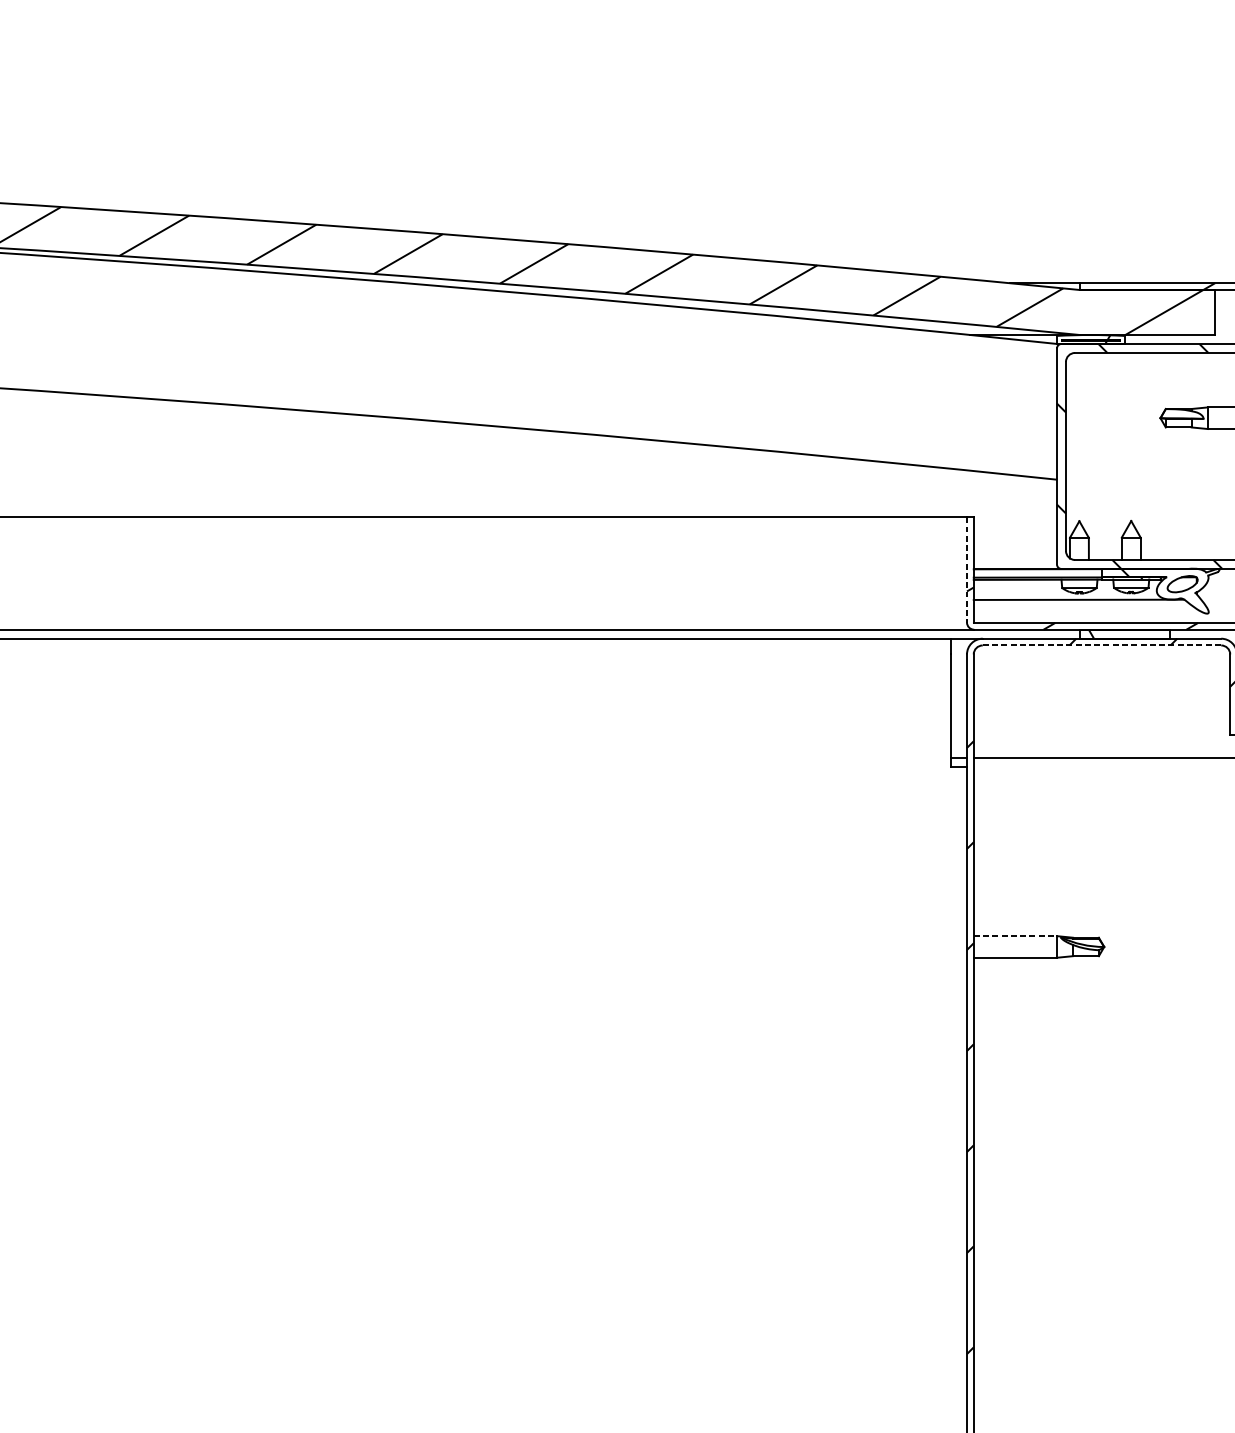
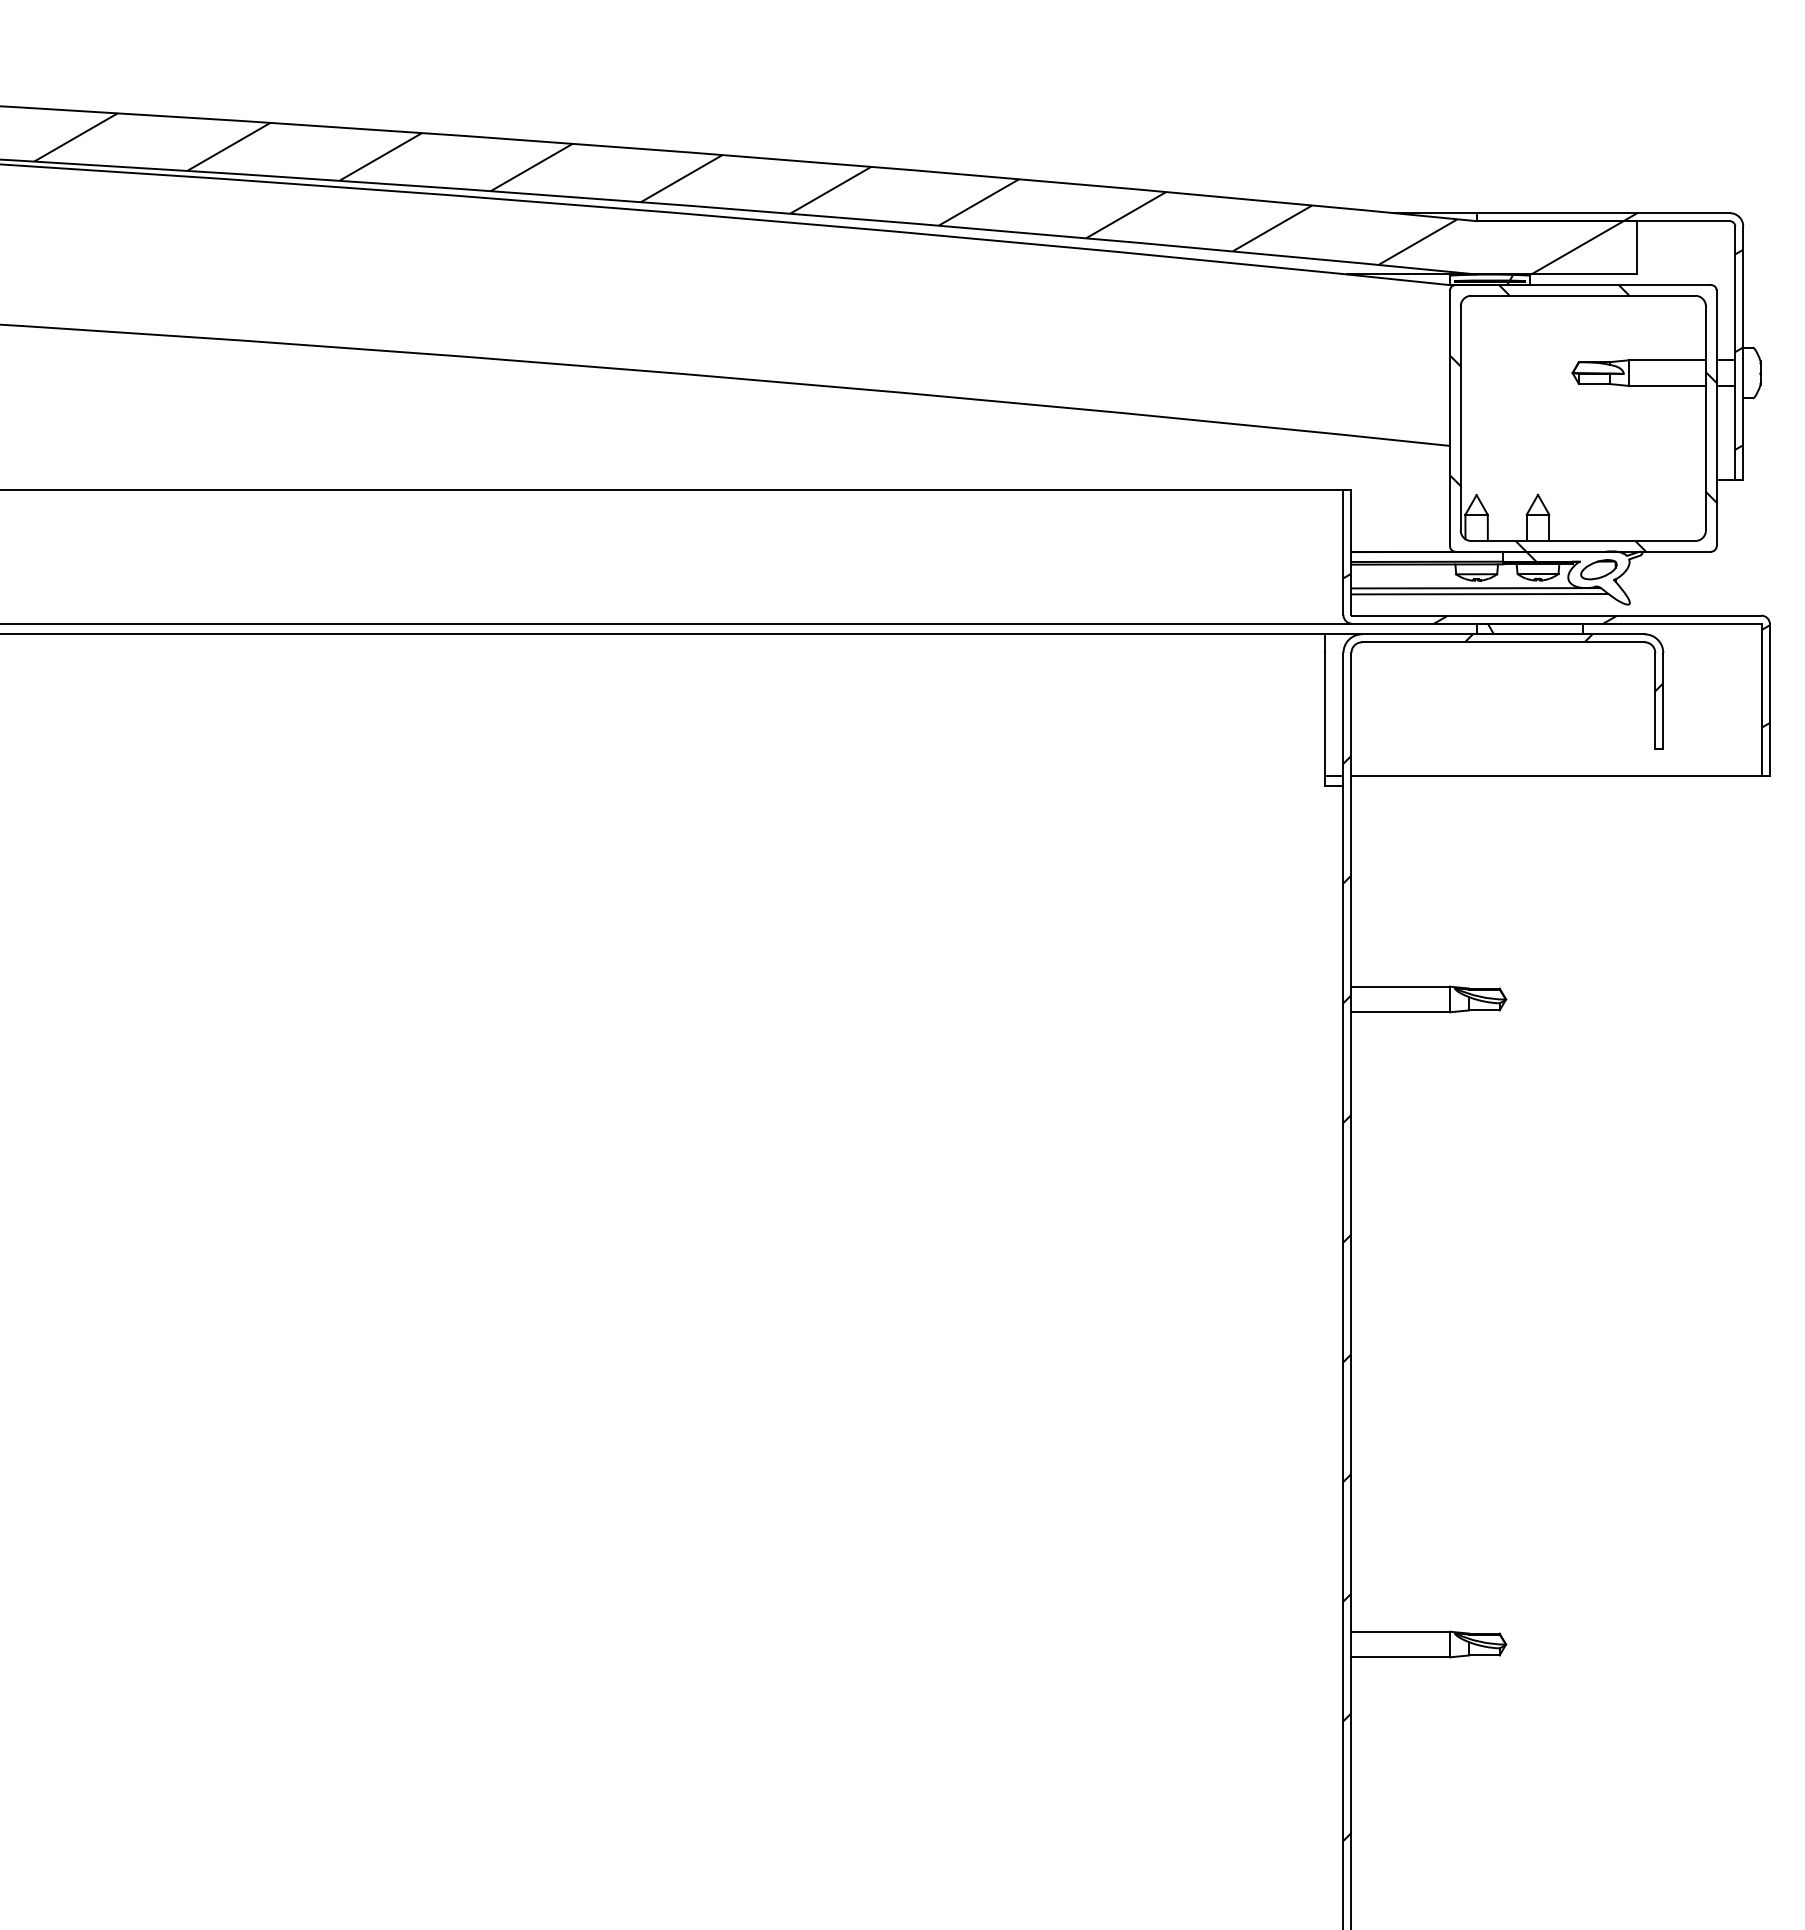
line: (967, 570) -> (1343, 553), dashed -> solid
line: (1081, 605) -> (1479, 594), added
line: (1102, 645) -> (1503, 642), dashed -> solid
line: (1015, 935) -> (1401, 986), dashed -> solid

